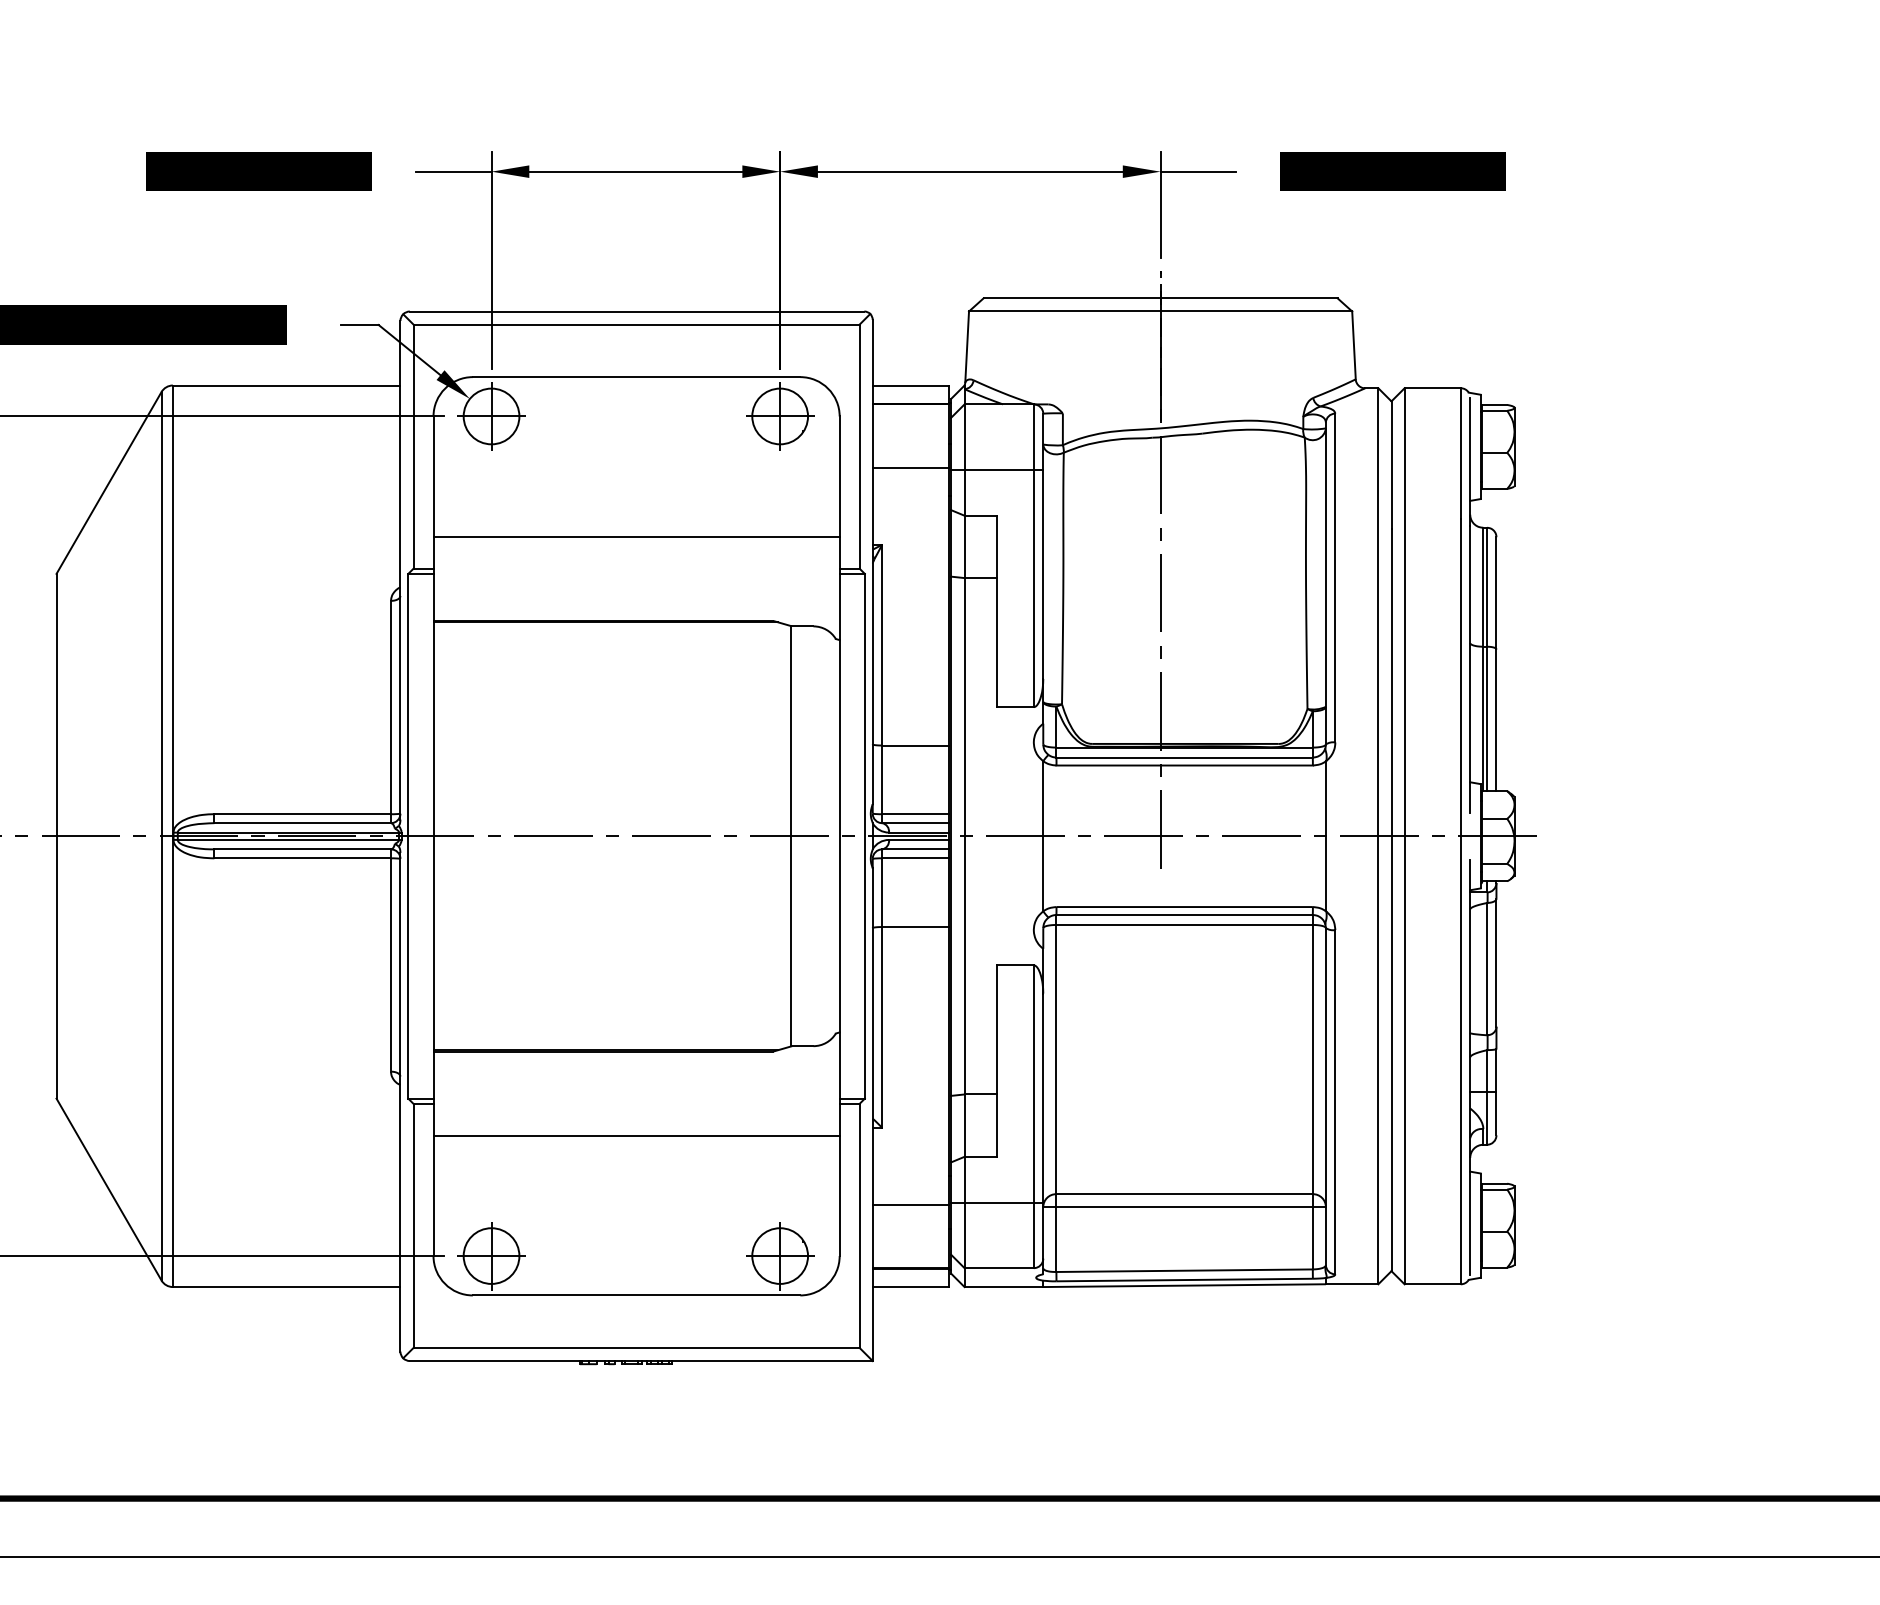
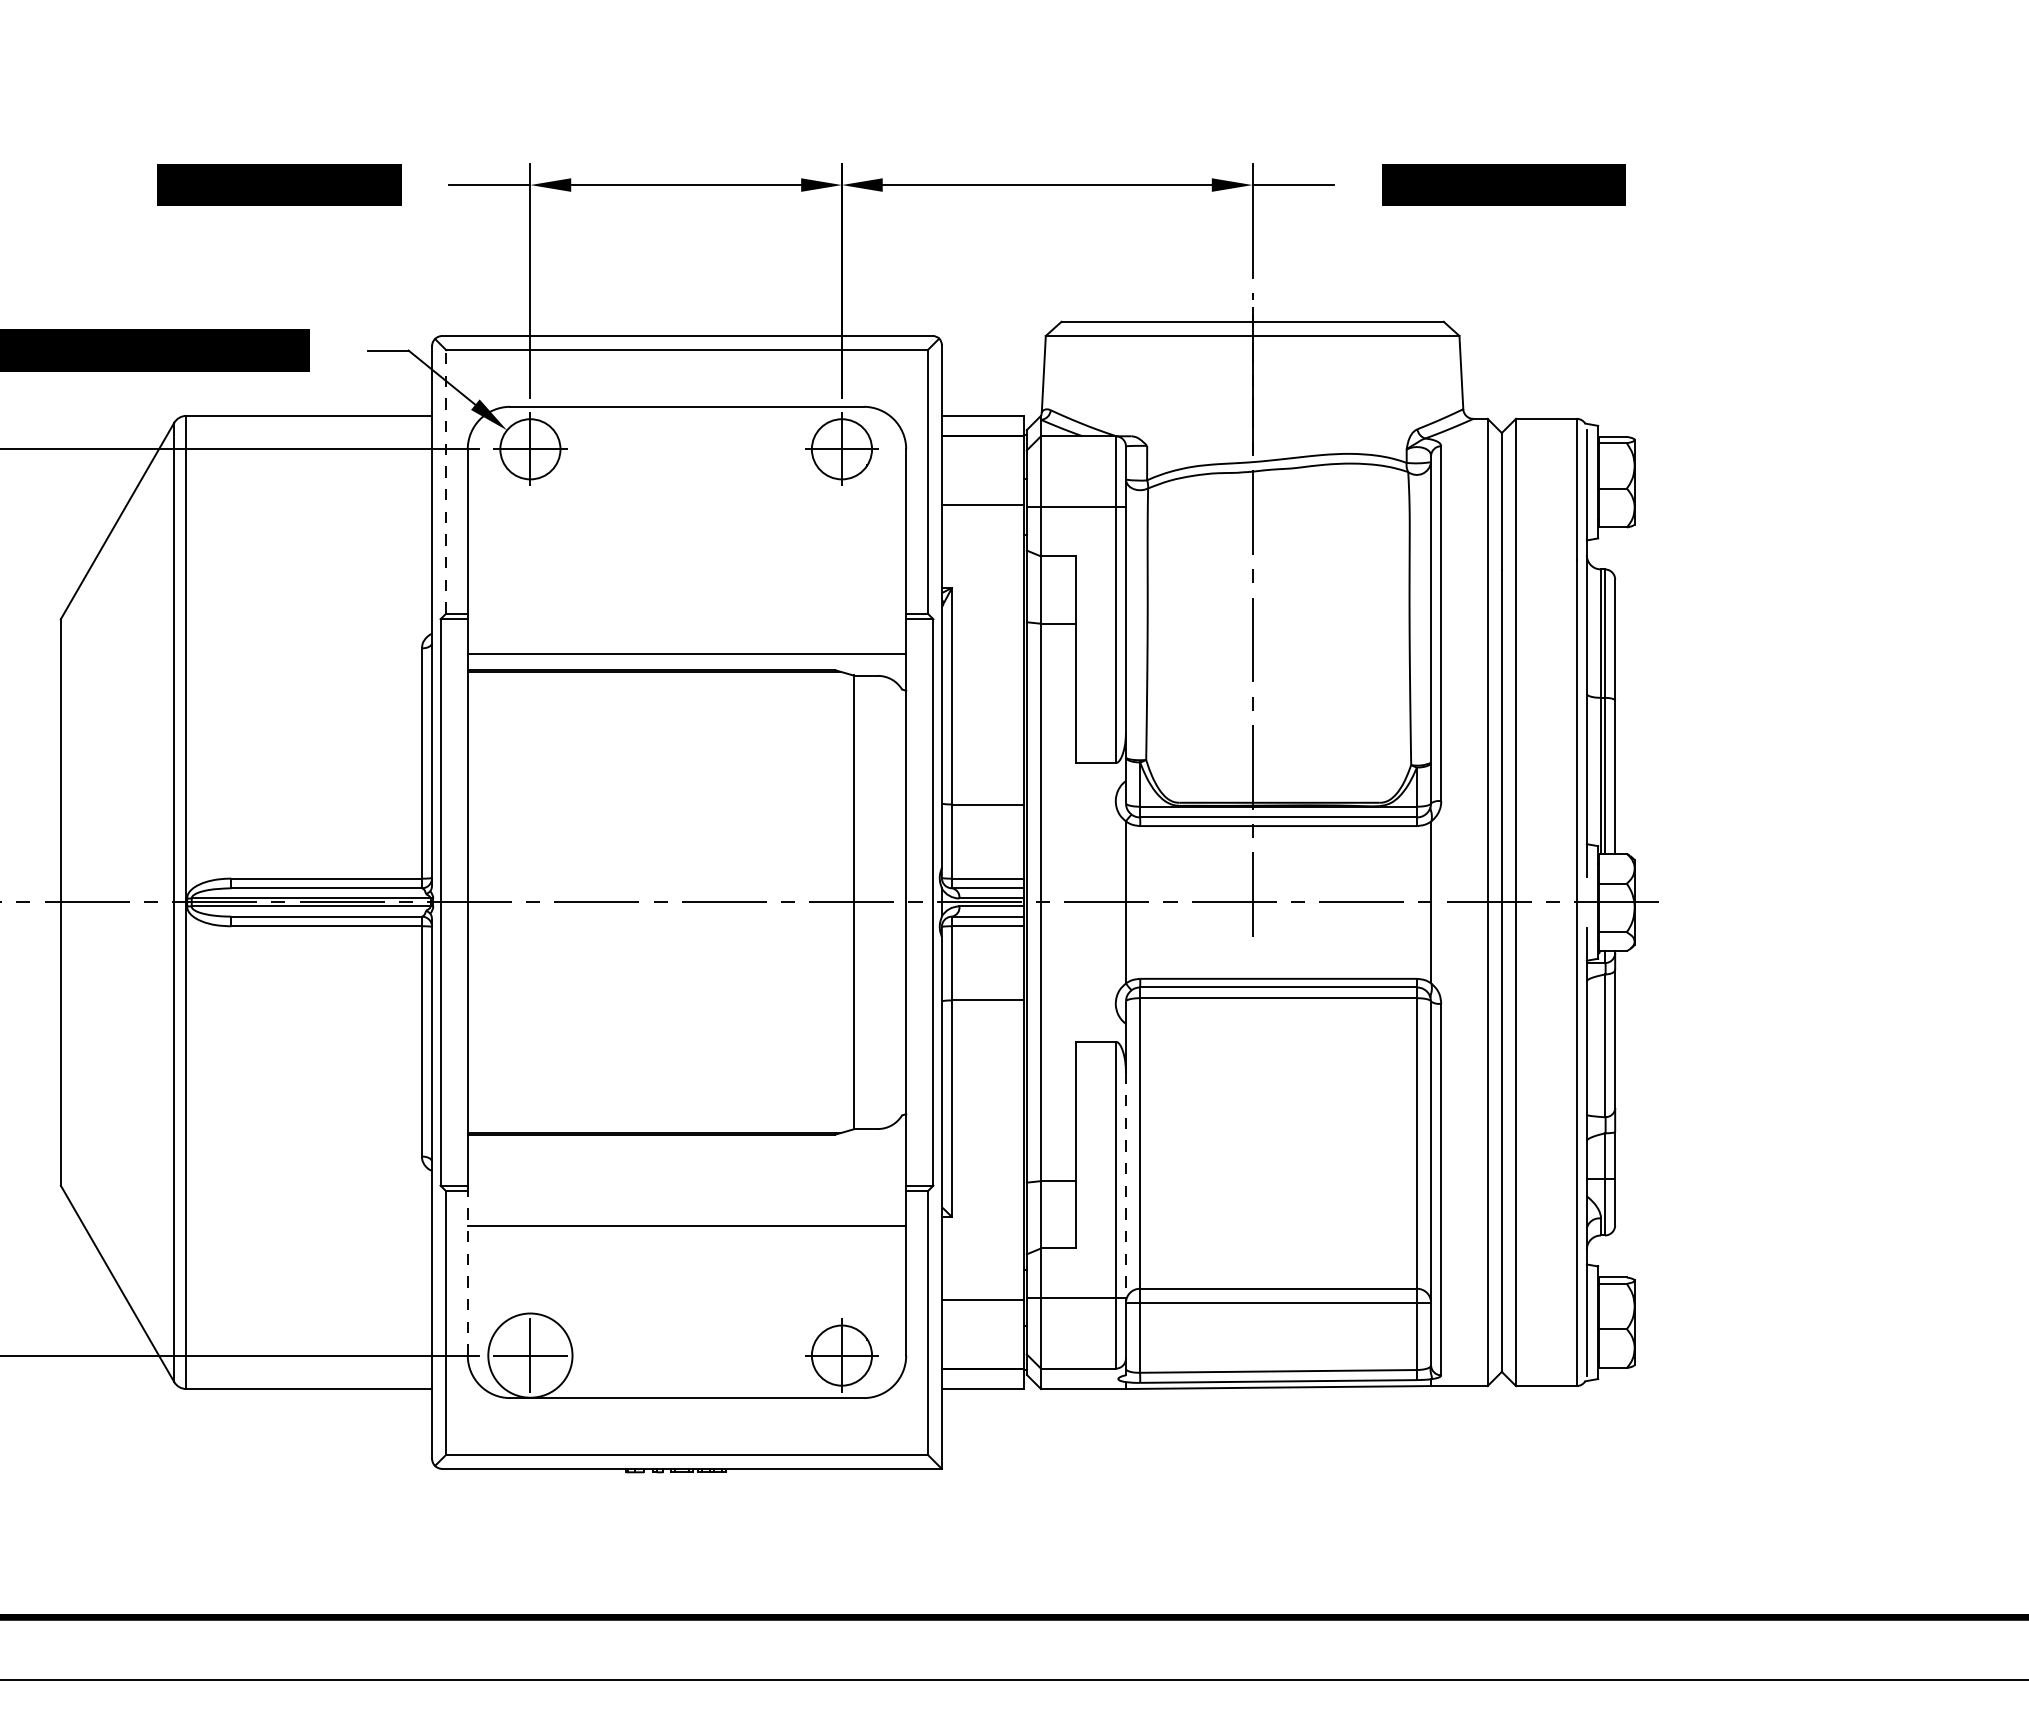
line: (413, 446) -> (446, 481), solid -> dashed
line: (636, 537) -> (686, 654), moved
line: (1042, 1098) -> (1125, 1185), solid -> dashed
line: (433, 1179) -> (467, 1272), solid -> dashed
circle: (491, 1255) -> (530, 1355), size x1.4

